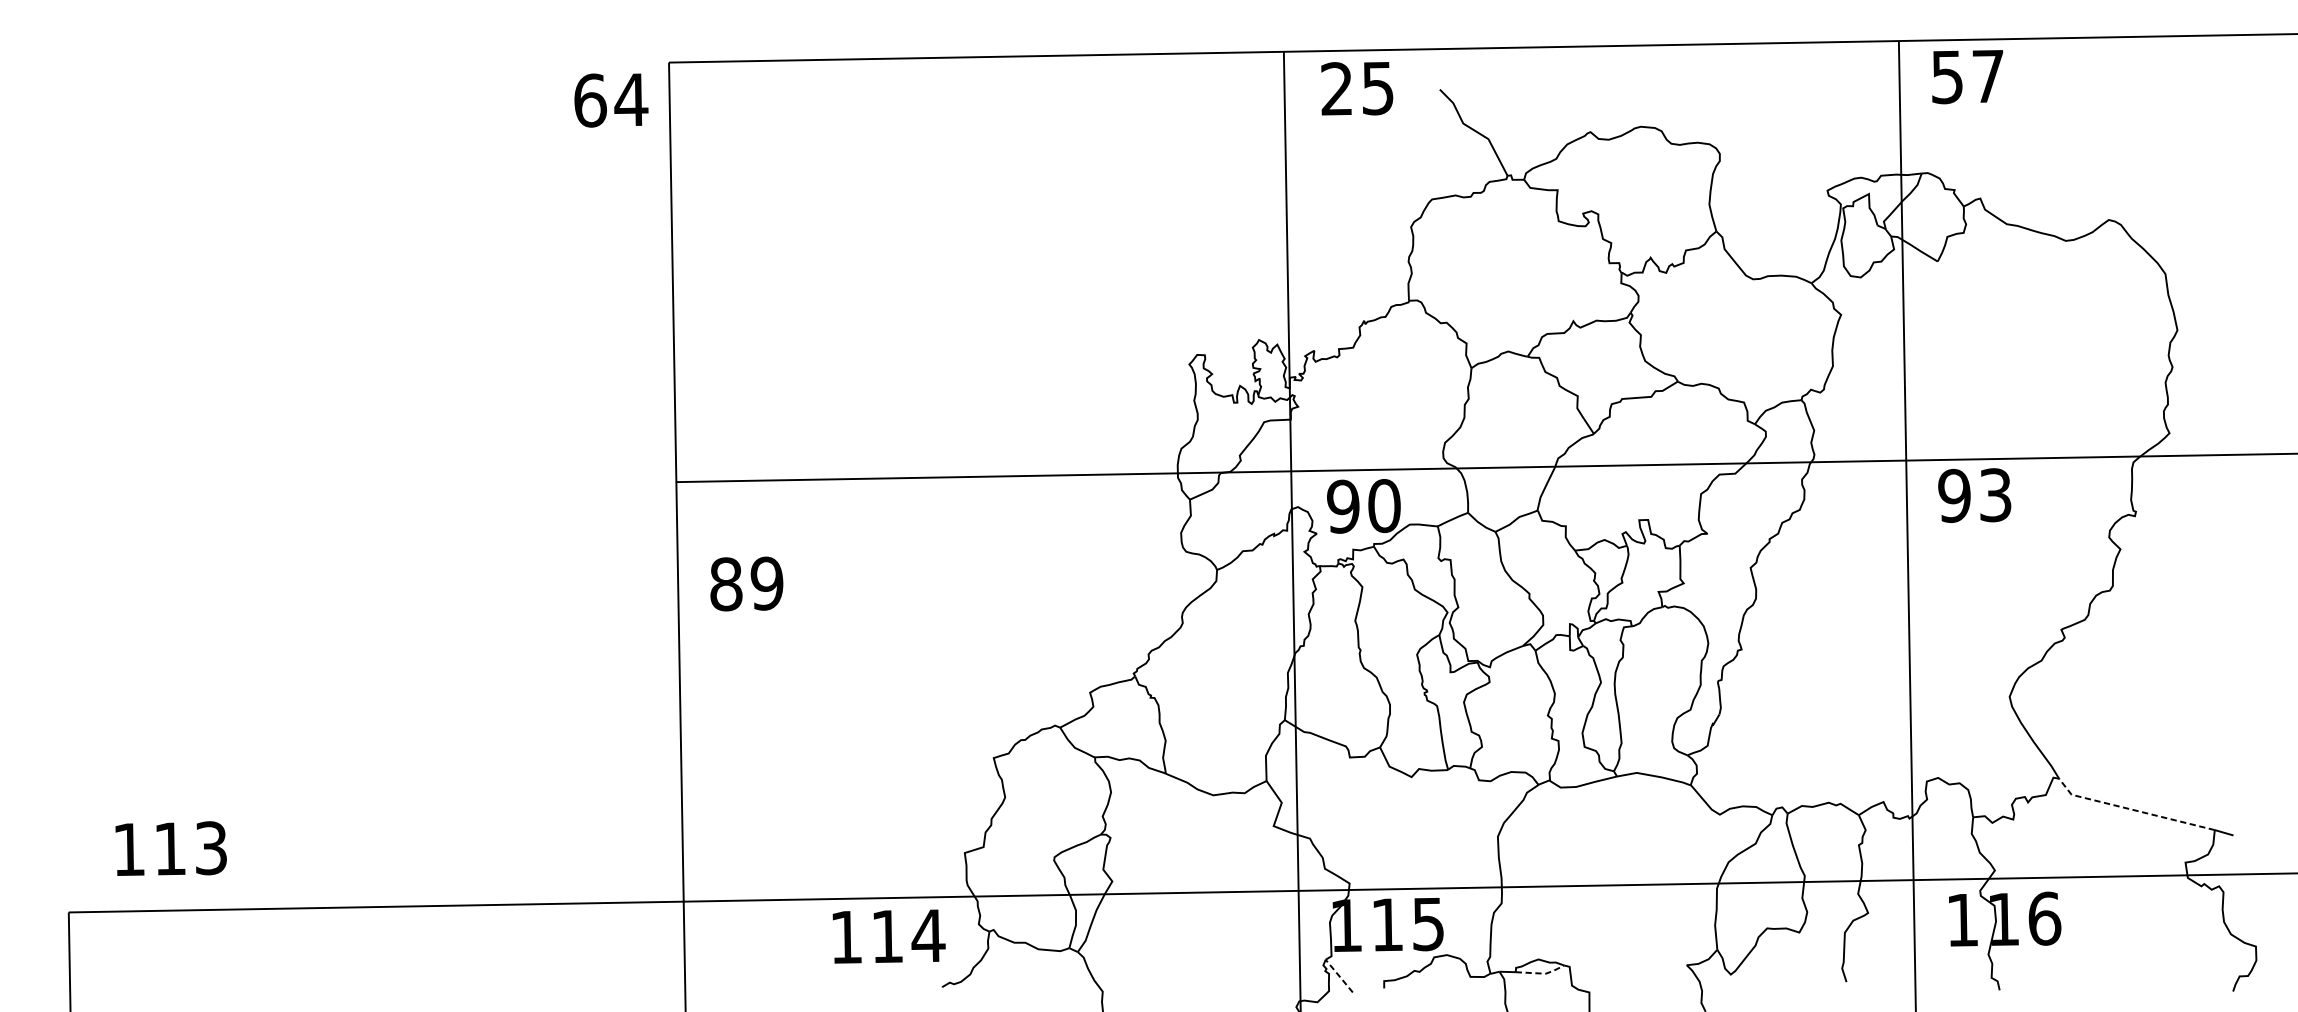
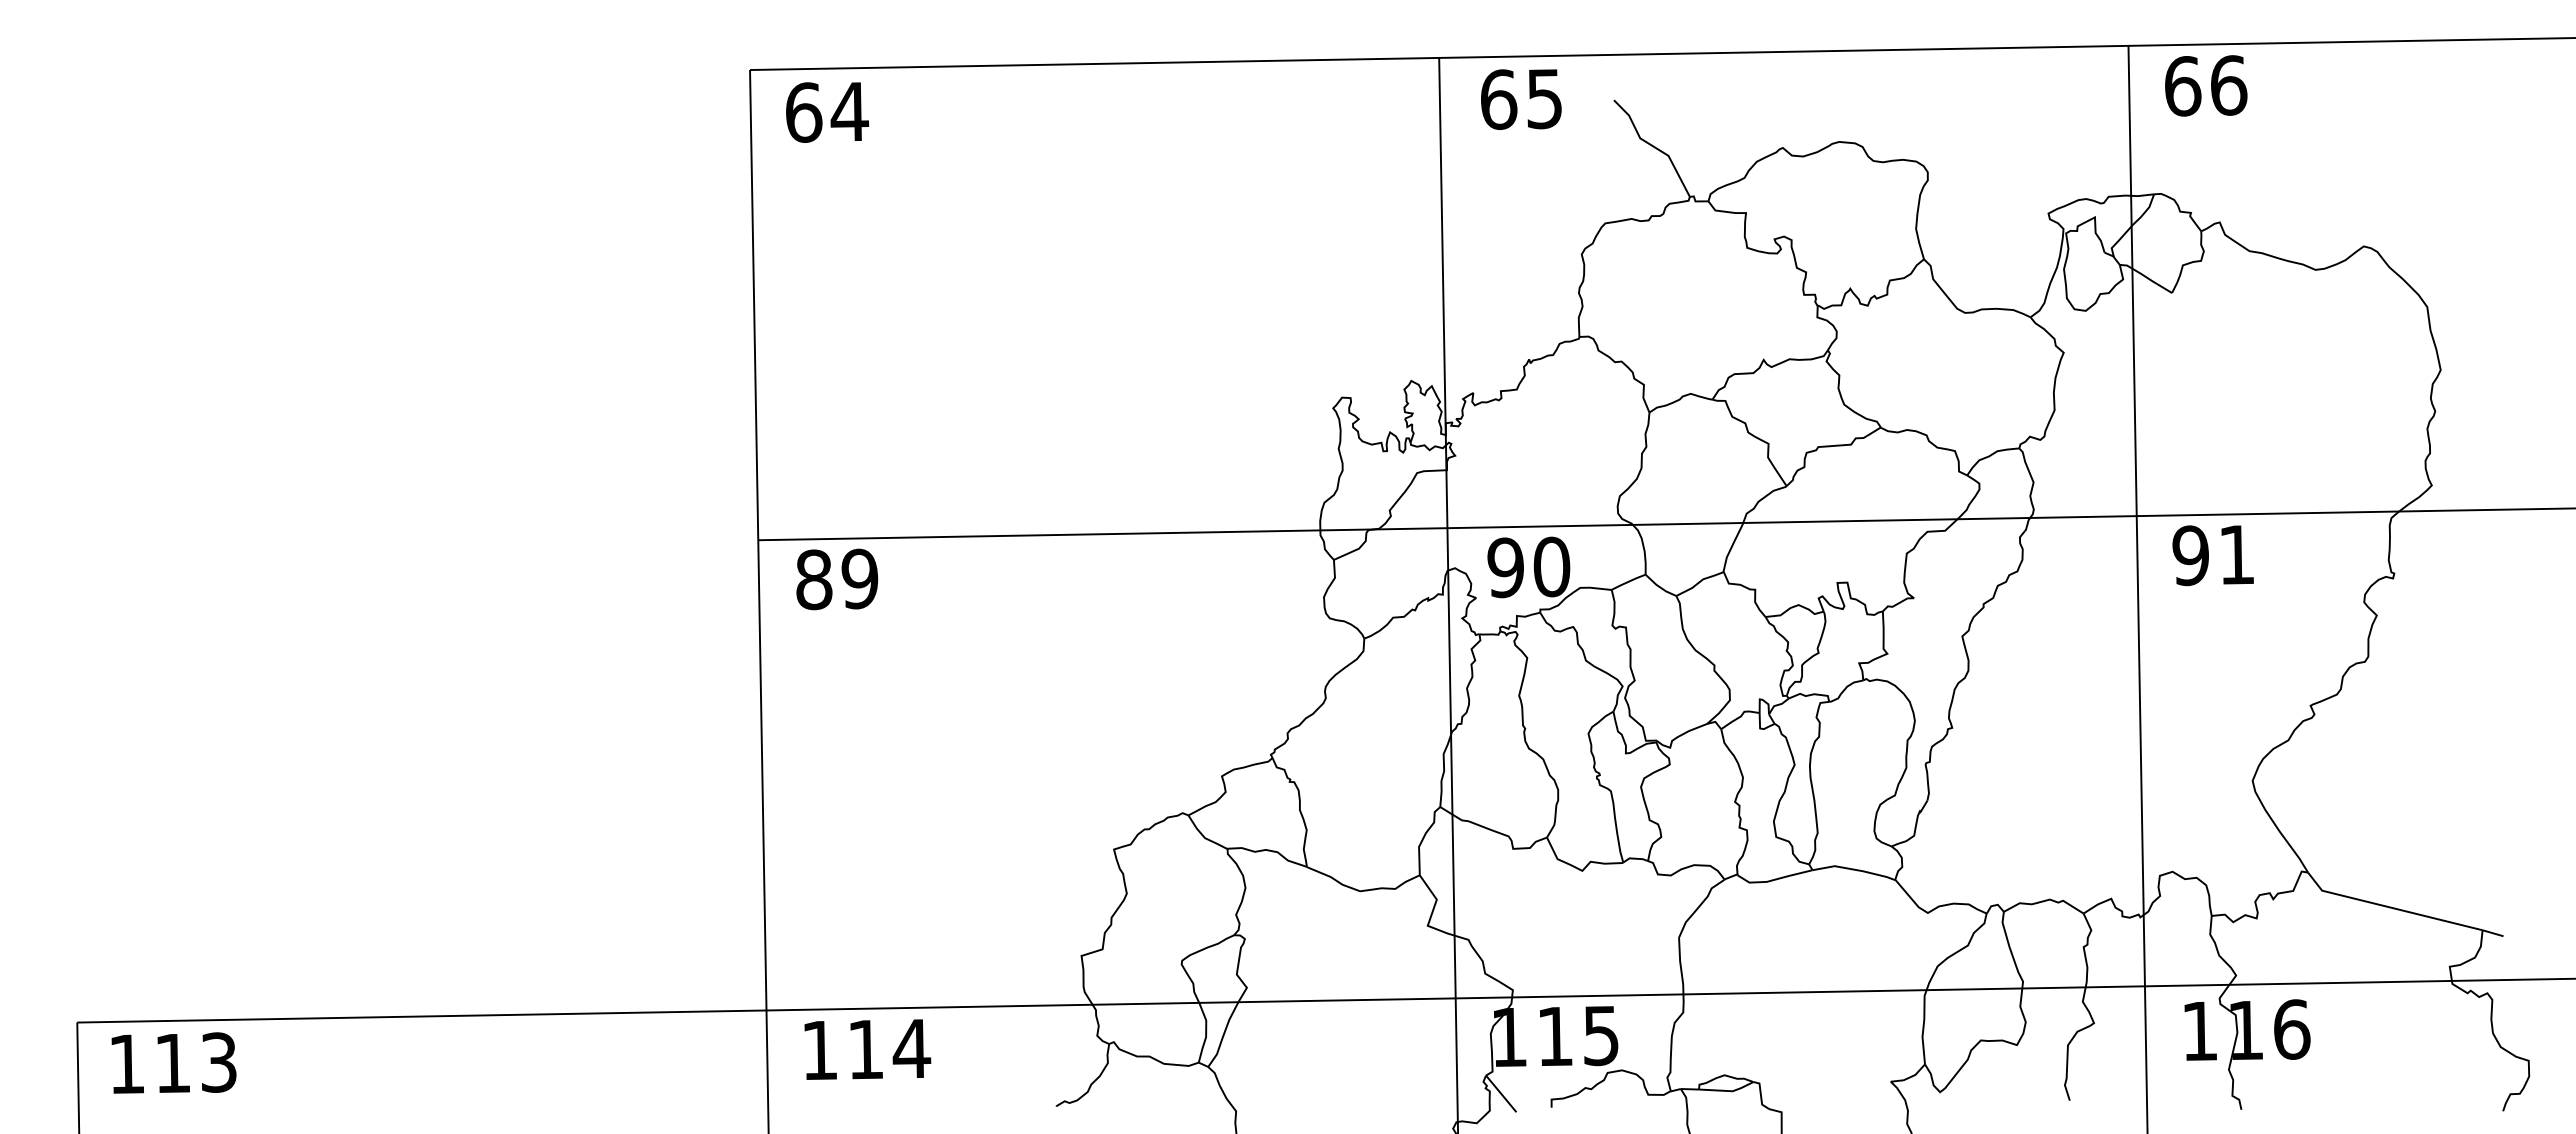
text: (1968, 76) -> (2206, 85), 57 -> 66
text: (1337, 88) -> (1499, 99), 25 -> 65
text: (611, 100) -> (827, 112), moved
text: (1996, 494) -> (2237, 554), 93 -> 91
text: (747, 584) -> (837, 579), moved
line: (2132, 809) -> (2390, 907), dashed -> solid
text: (170, 848) -> (173, 1062), moved
text: (888, 936) -> (867, 1049), moved
line: (1542, 973) -> (1728, 1091), dashed -> solid
line: (1339, 976) -> (1501, 1094), dashed -> solid

